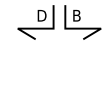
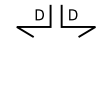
text: (77, 15) -> (73, 14), B -> D

